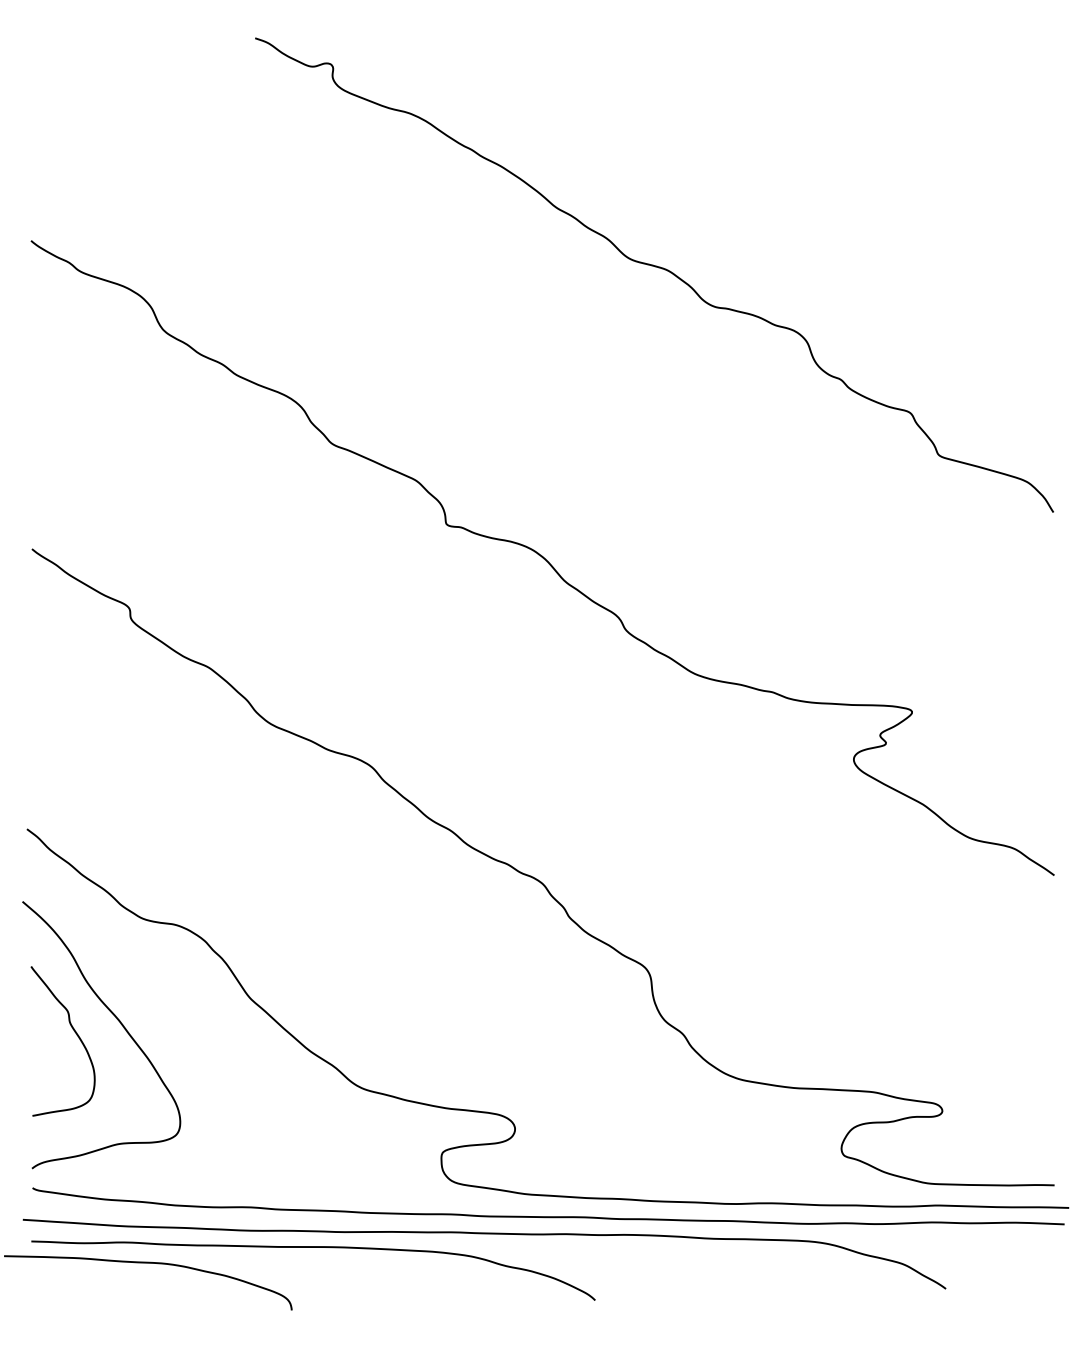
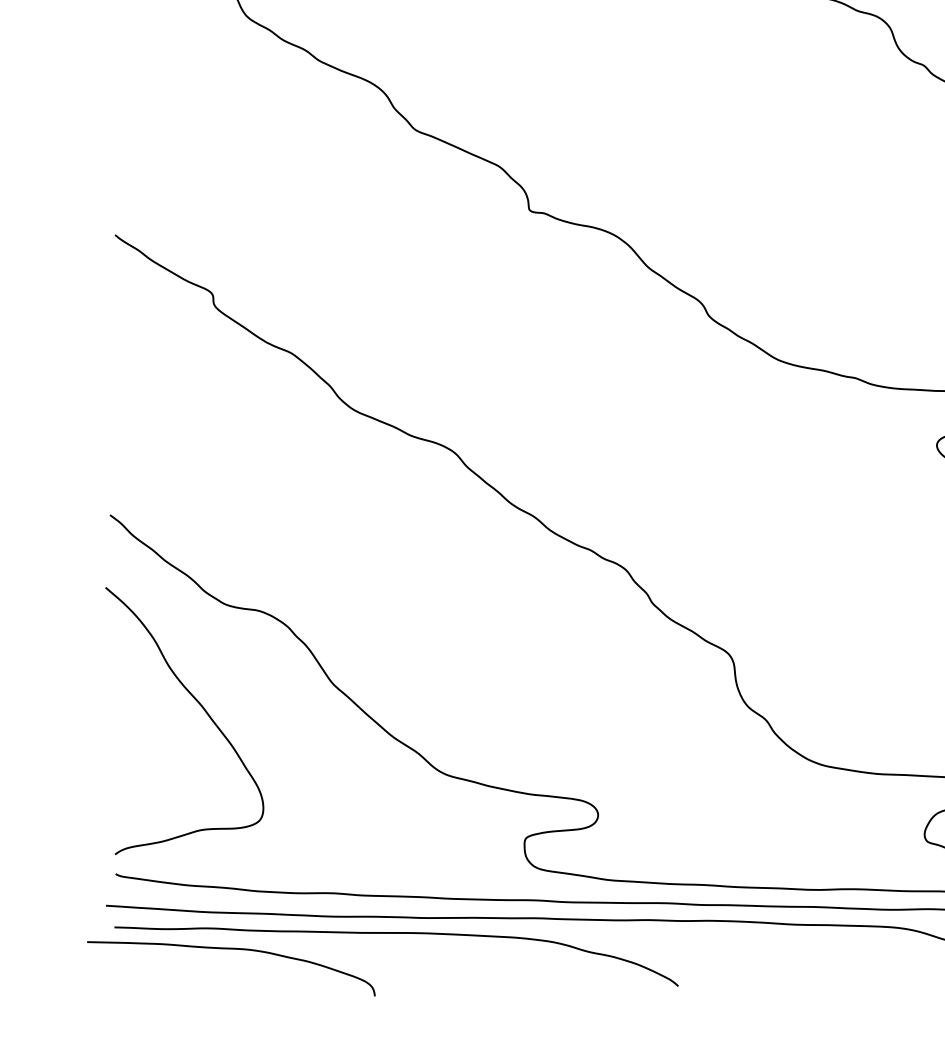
curve: (74, 1032) -> (157, 718), removed

